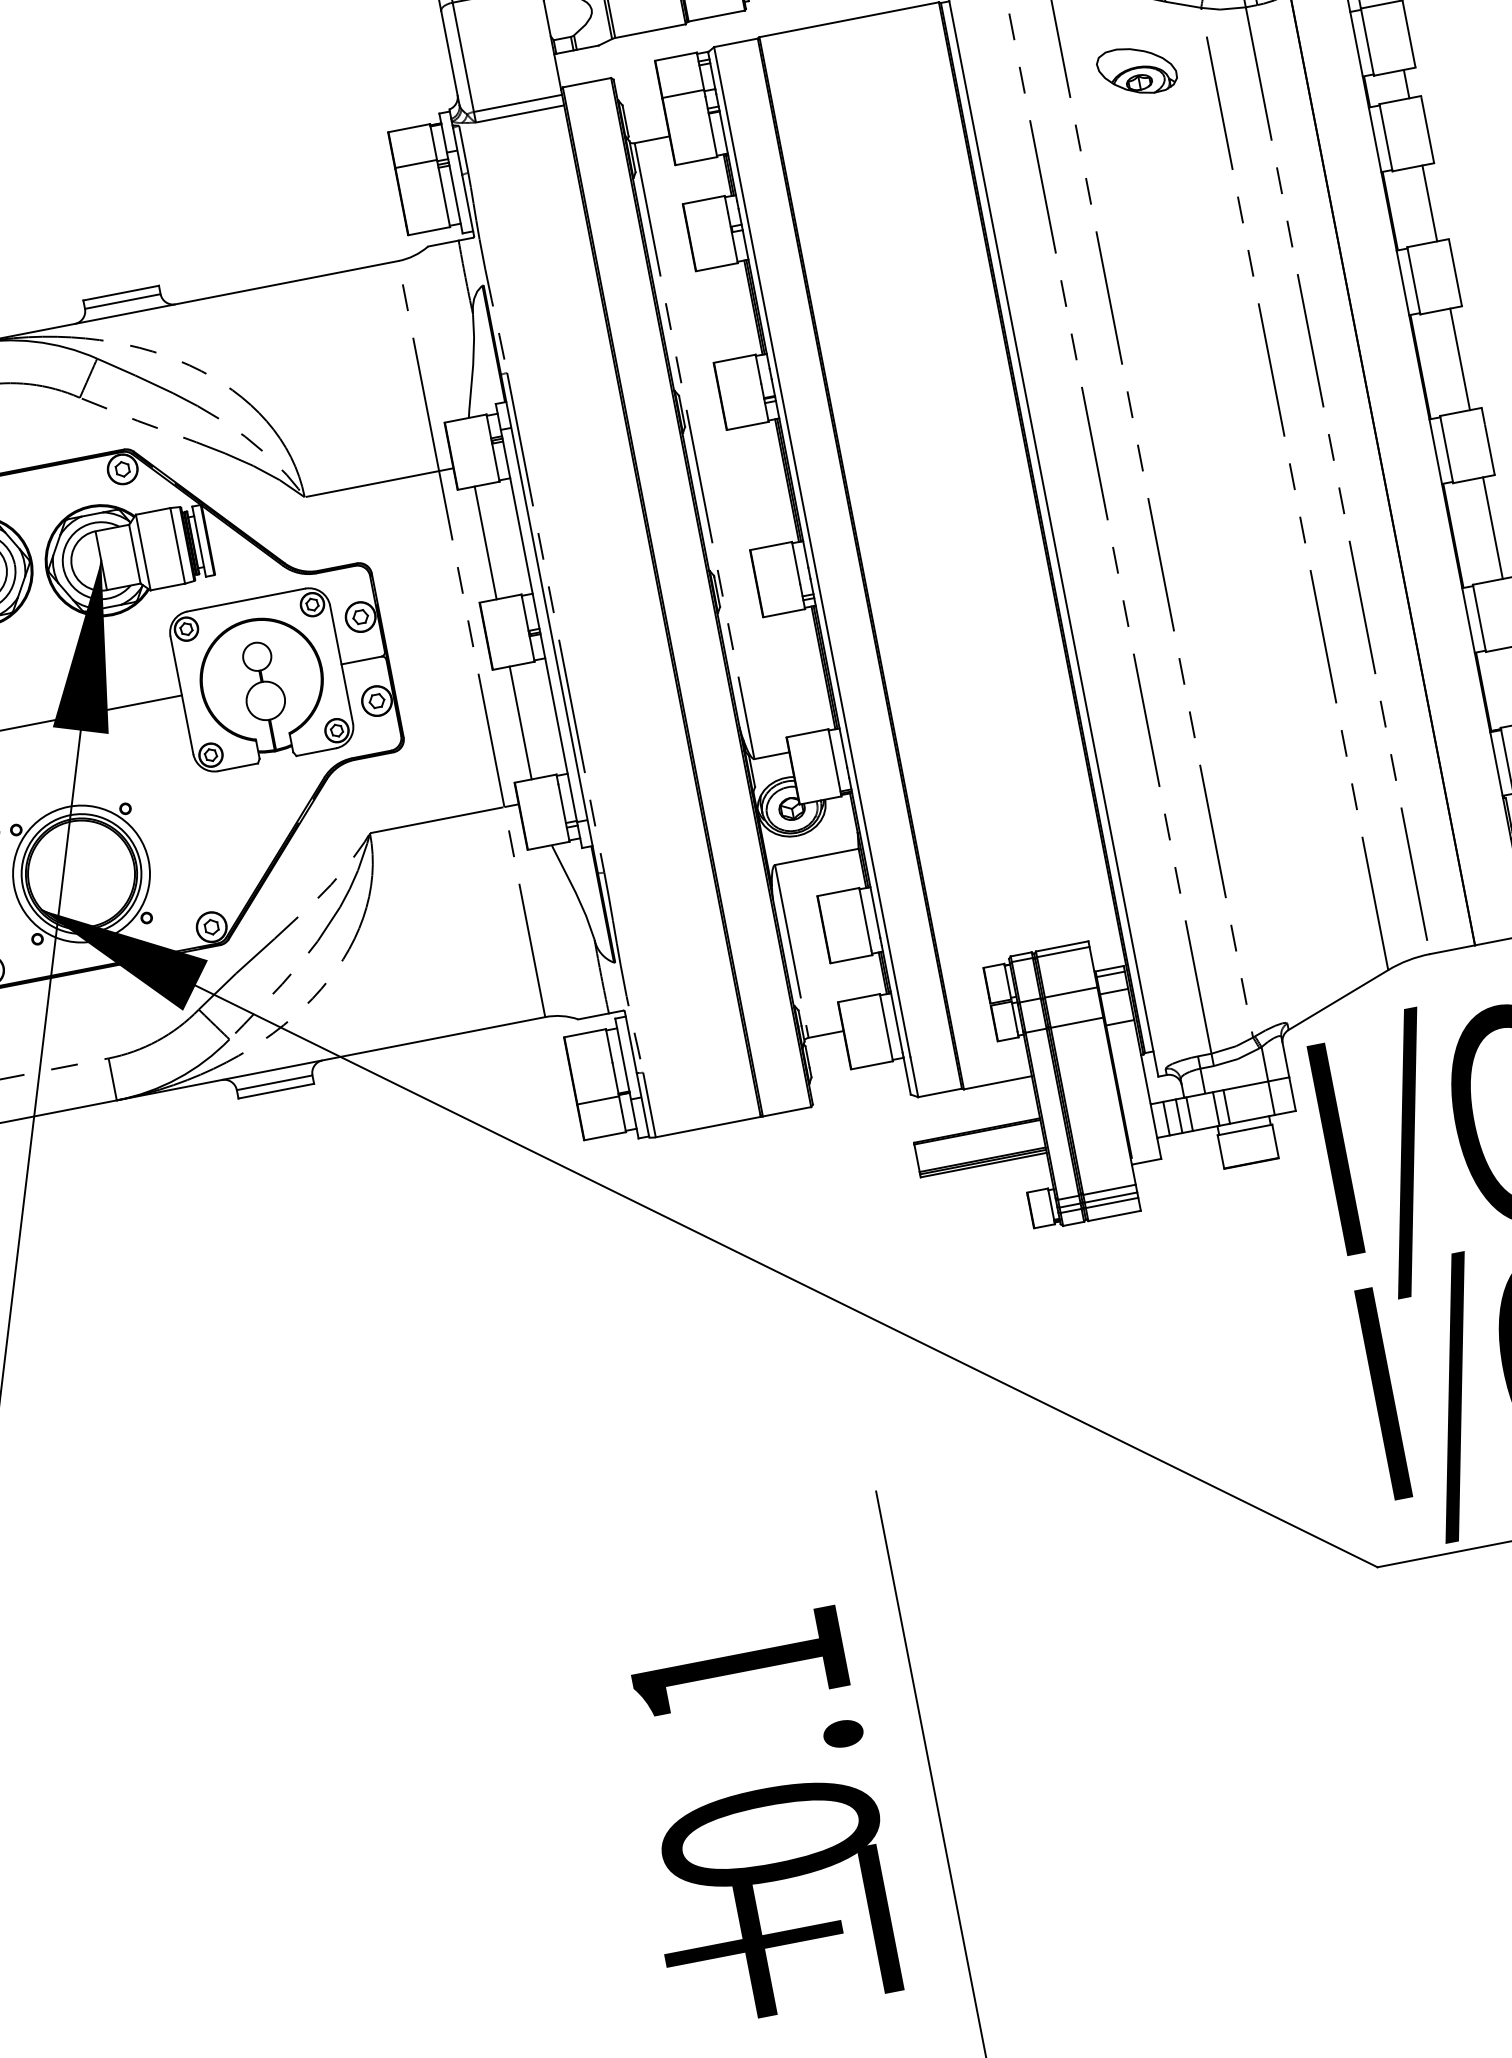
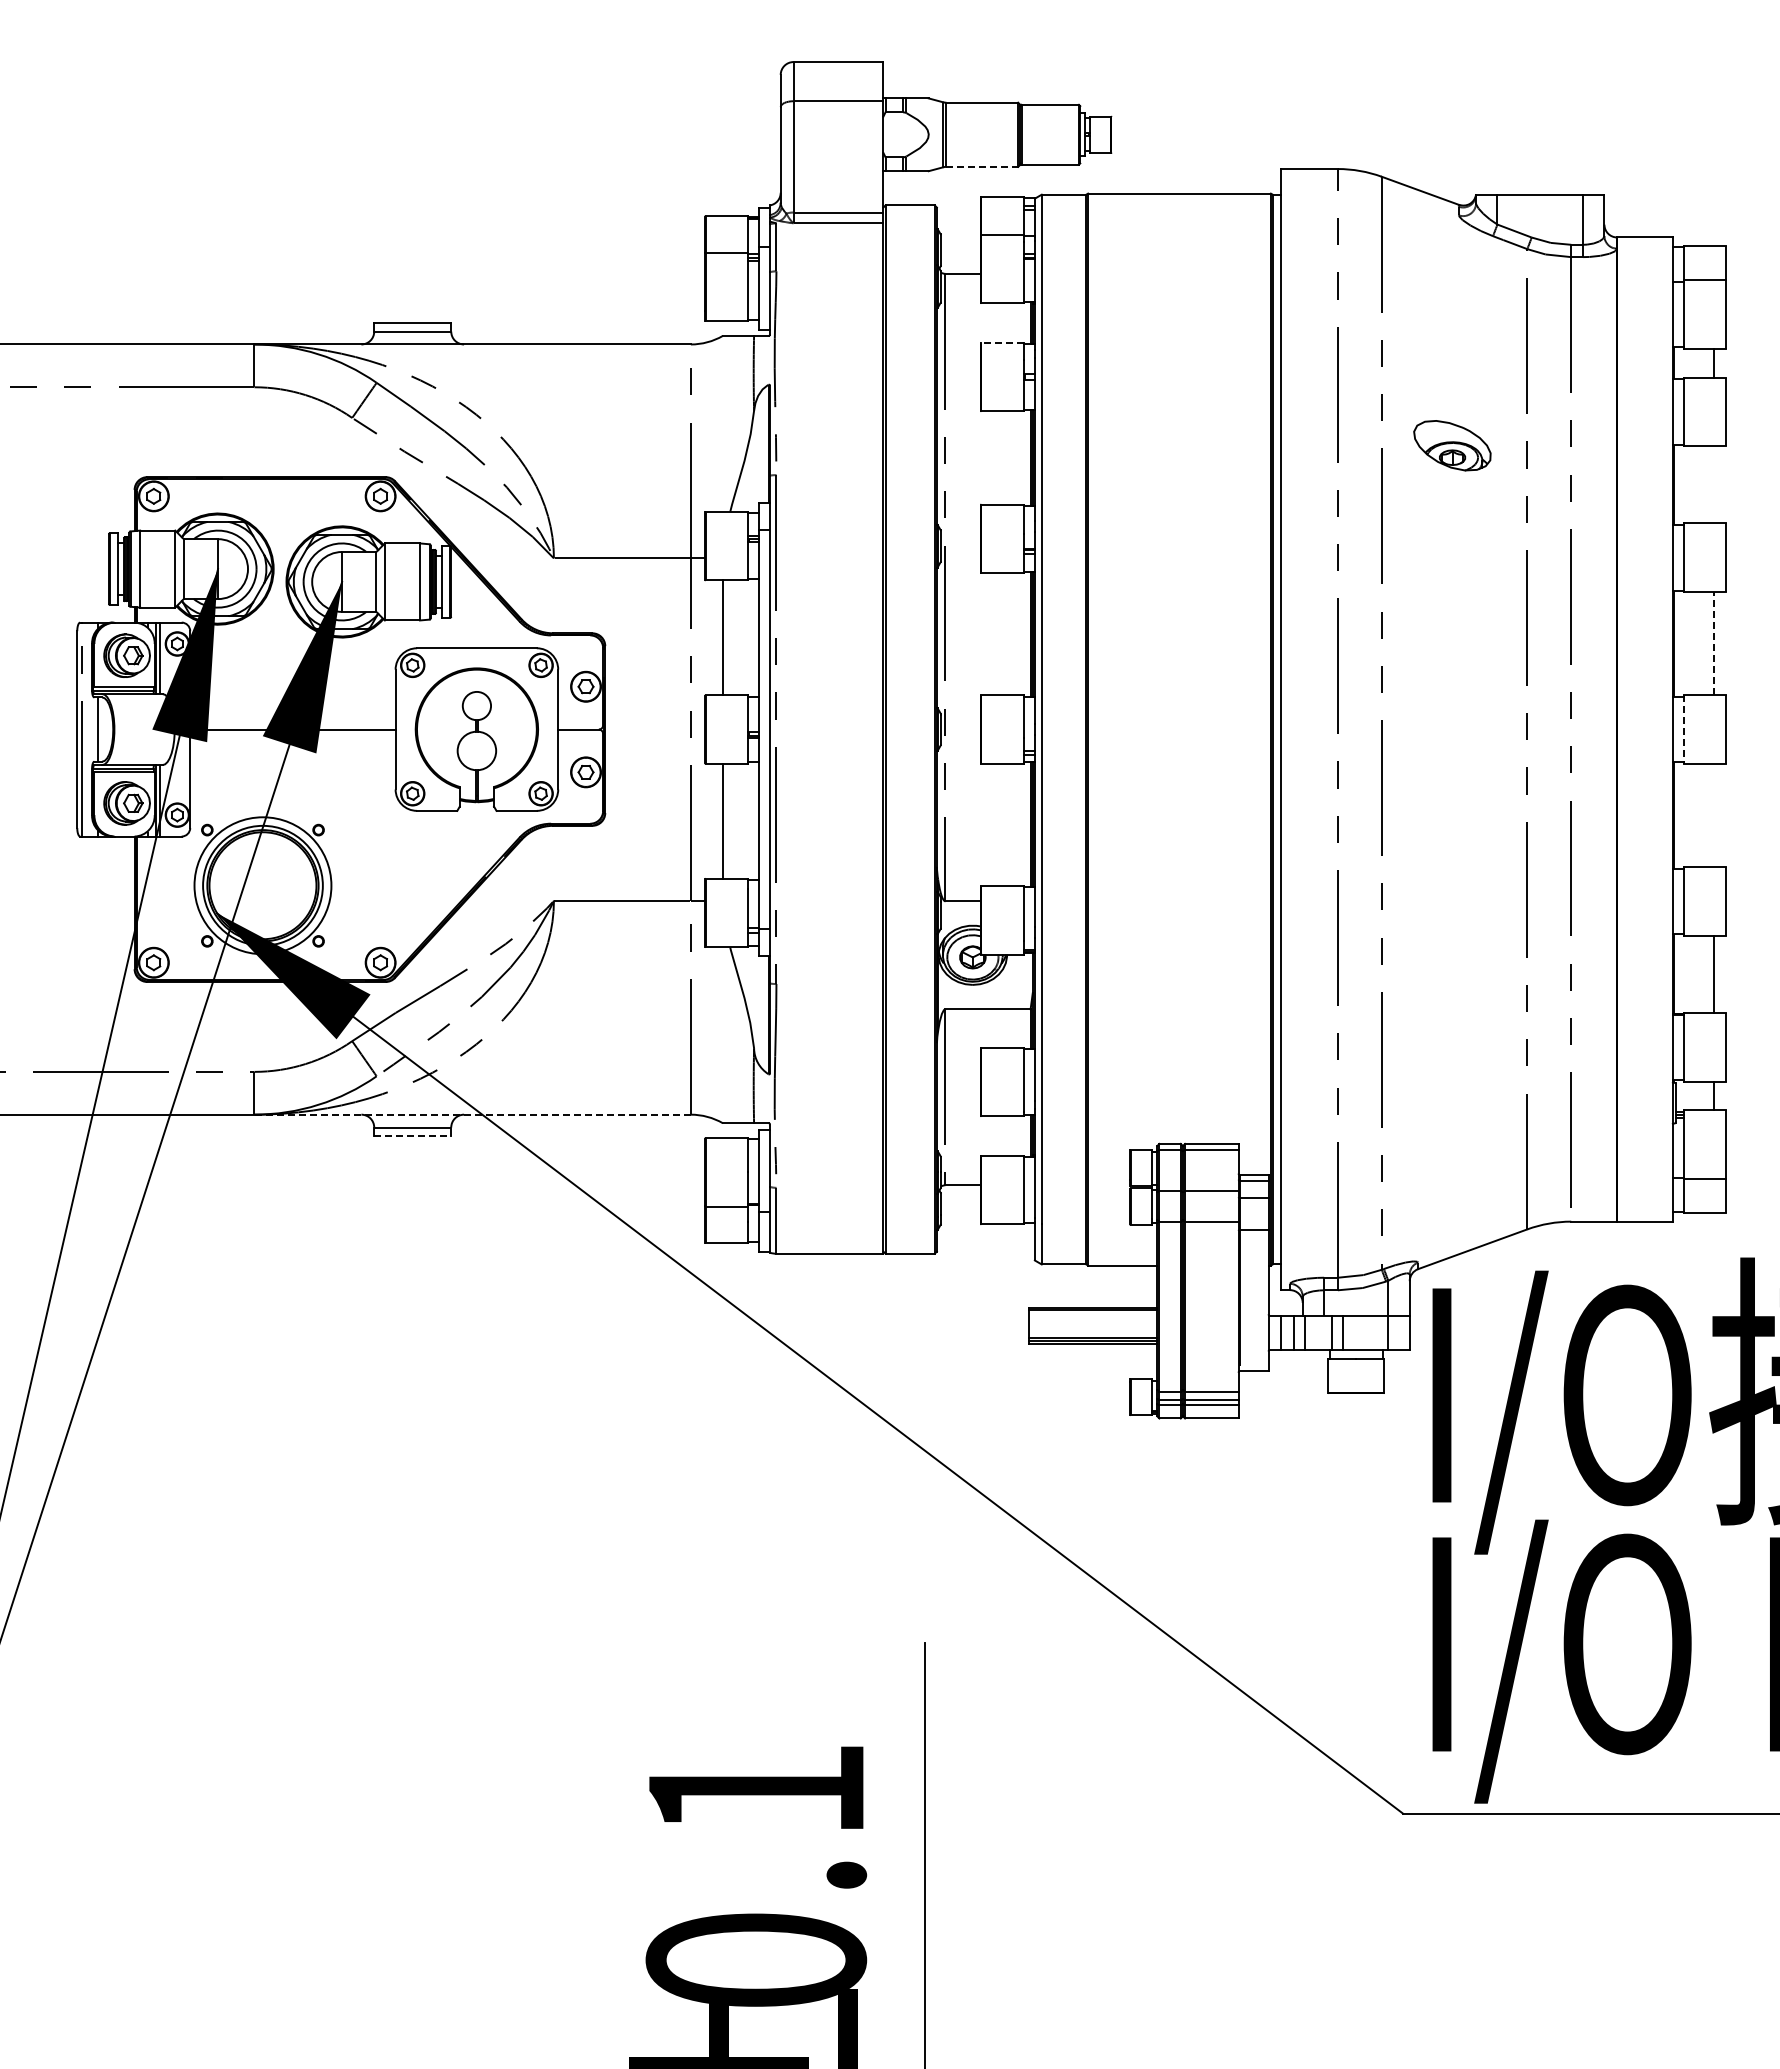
line: (650, 30) -> (982, 166), solid -> dashed
part: (1137, 70) -> (1452, 445), moved
line: (703, 199) -> (1002, 342), solid -> dashed
line: (1429, 203) -> (1714, 484), removed
line: (1460, 359) -> (1714, 643), solid -> dashed
line: (1447, 450) -> (1684, 730), solid -> dashed
line: (1492, 528) -> (1714, 815), removed
line: (330, 1058) -> (472, 1114), solid -> dashed
line: (276, 1091) -> (412, 1136), solid -> dashed

